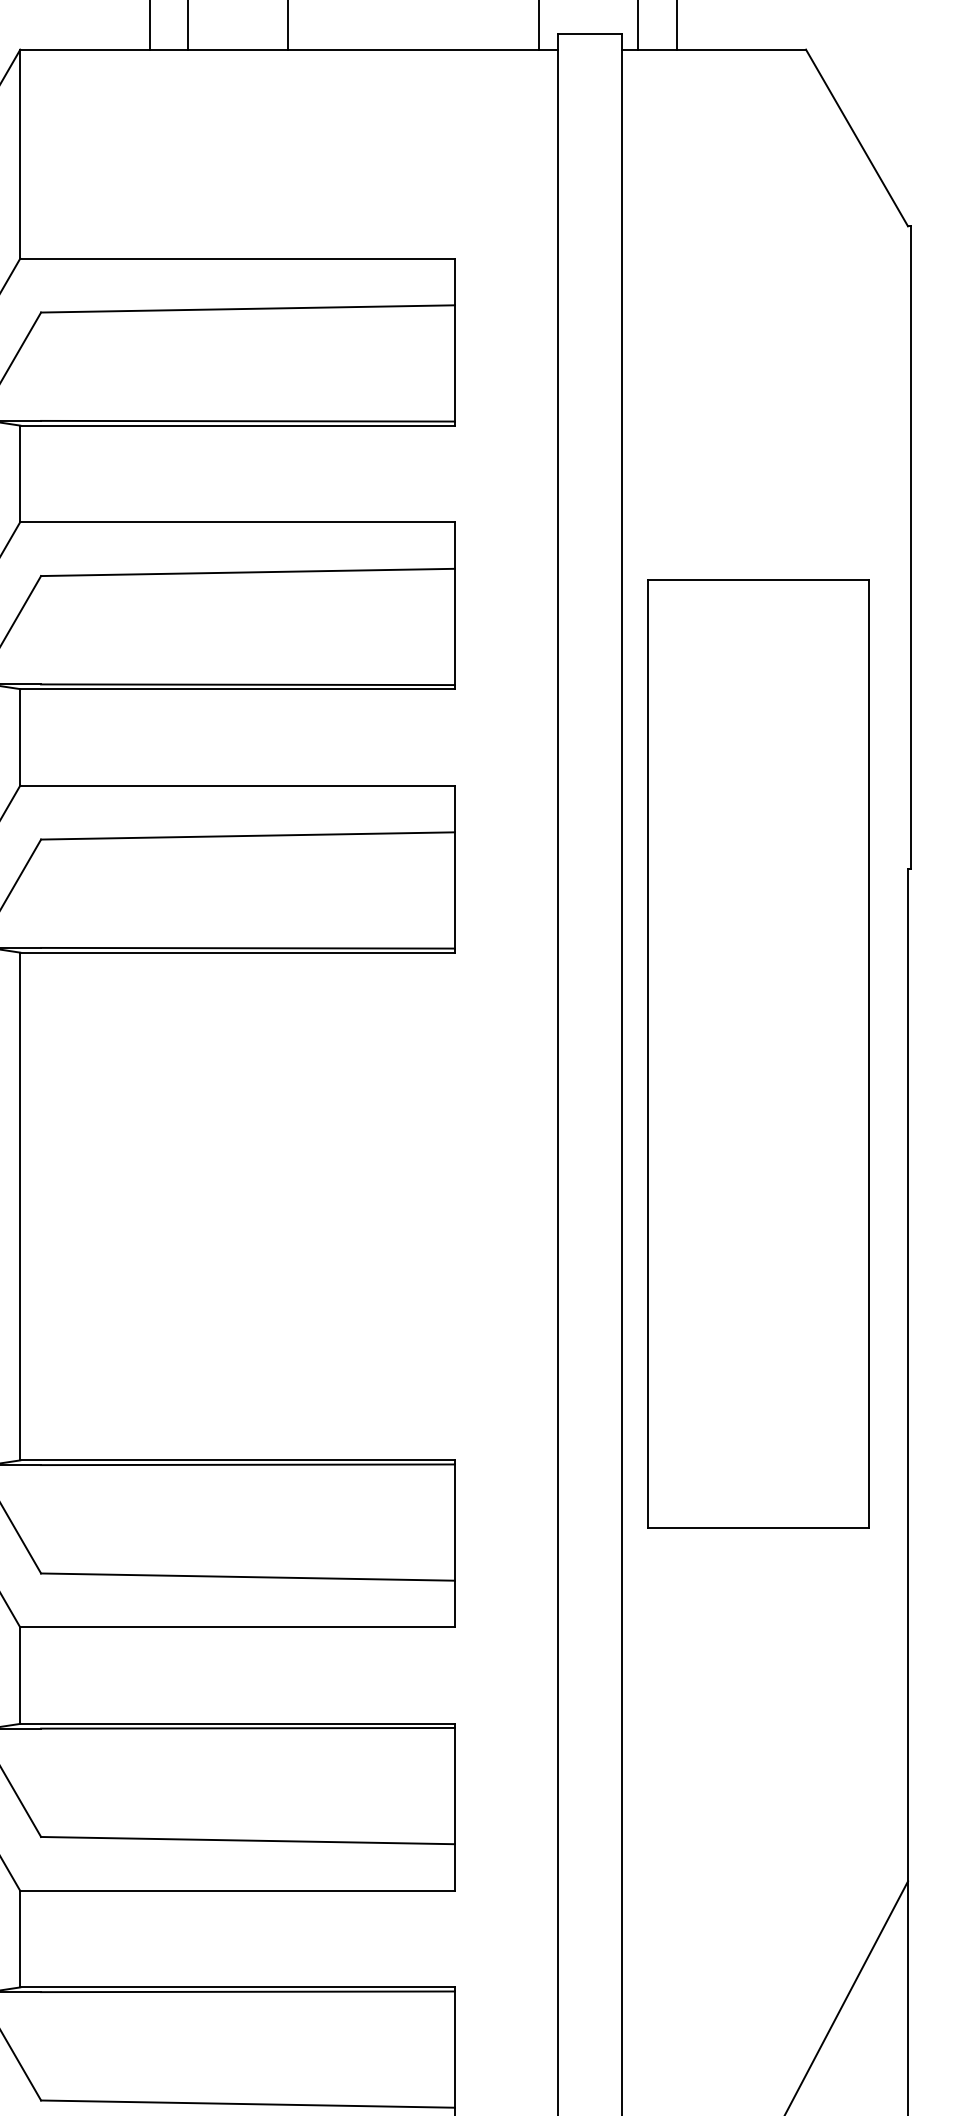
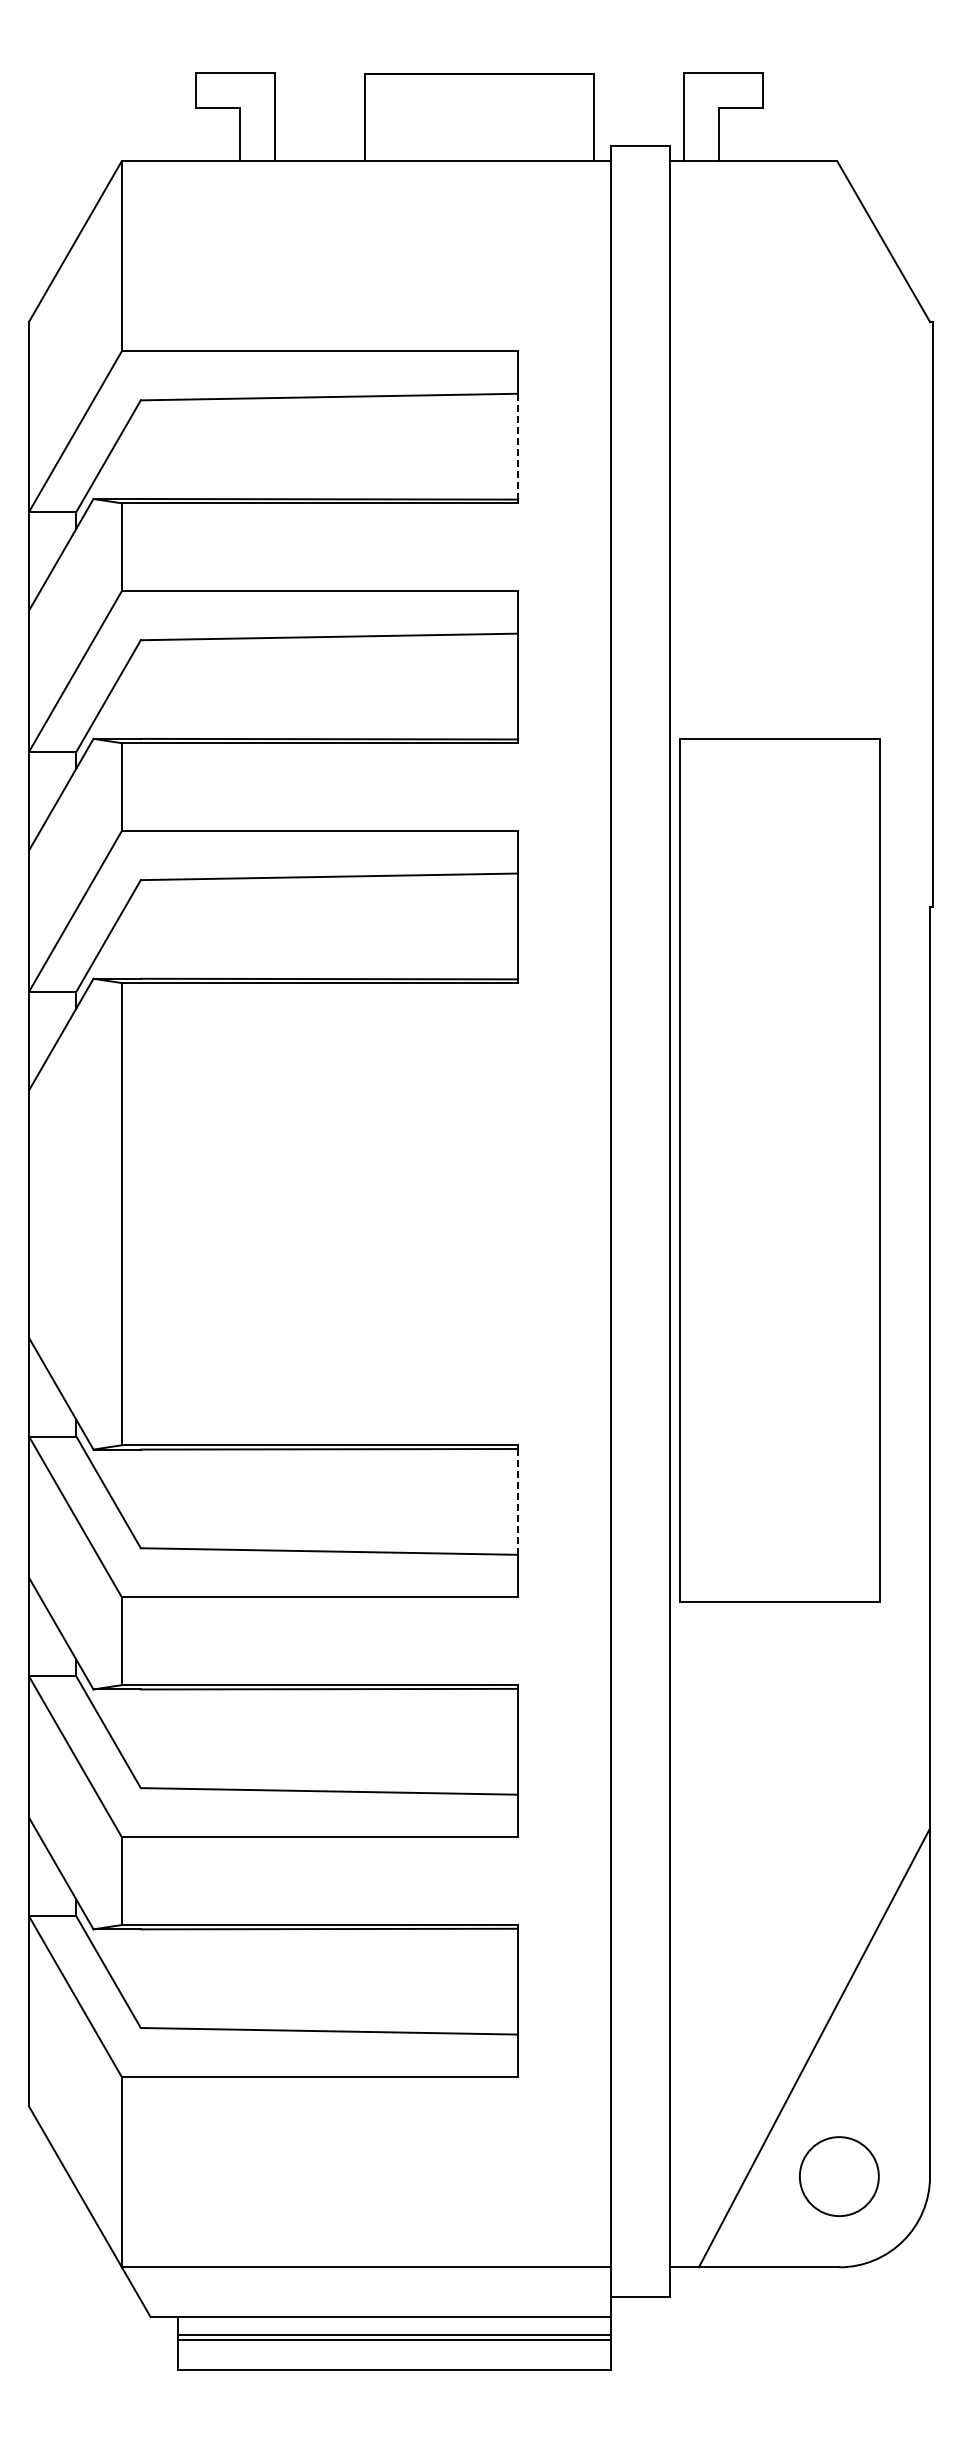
line: (454, 363) -> (517, 446), solid -> dashed
part: (758, 1054) -> (779, 1170), moved
line: (454, 1522) -> (517, 1501), solid -> dashed

